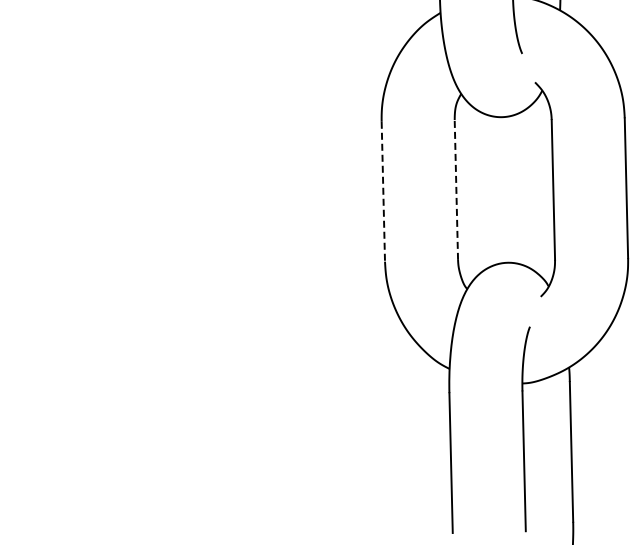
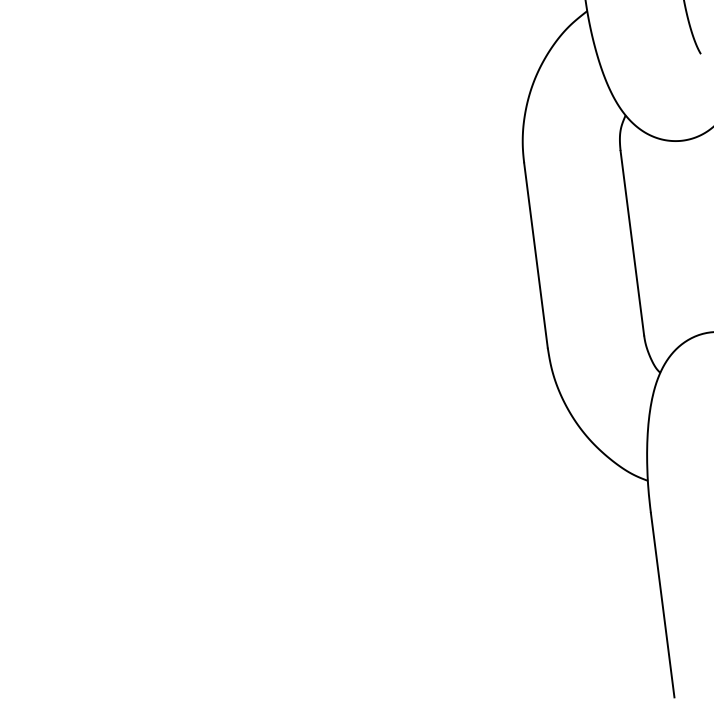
line: (456, 189) -> (632, 242), dashed -> solid
line: (383, 191) -> (536, 255), dashed -> solid

